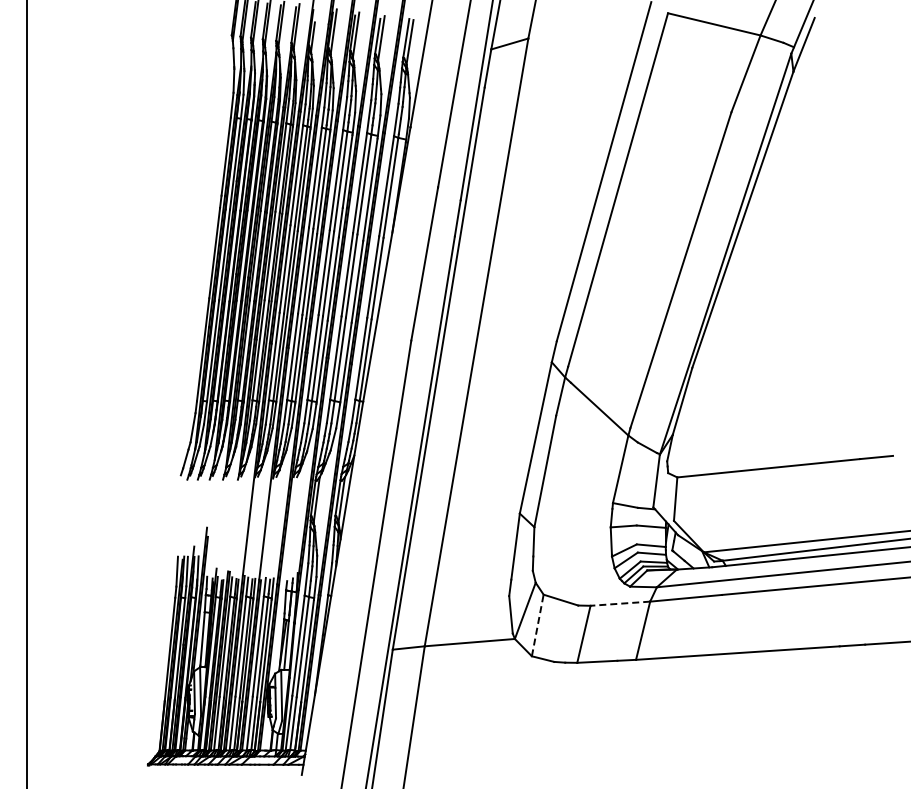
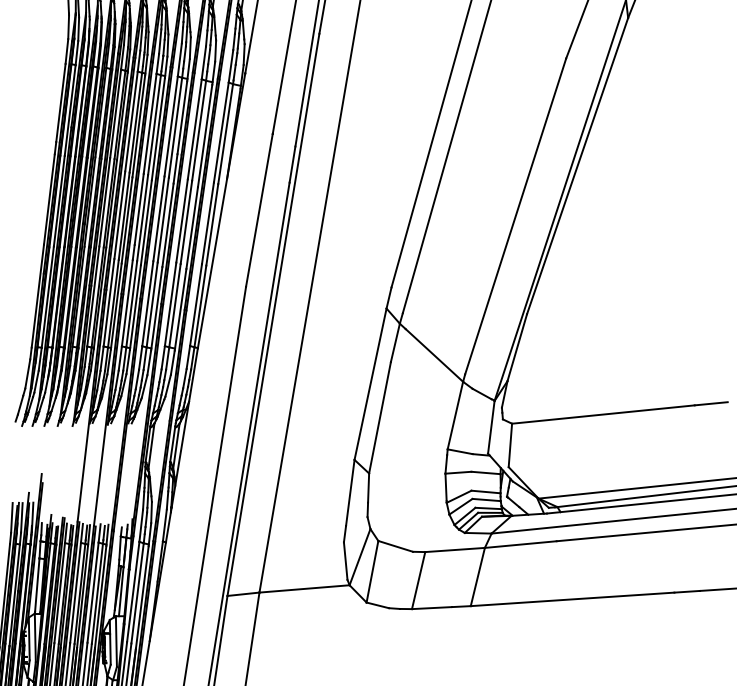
line: (620, 603) -> (455, 549), dashed -> solid
line: (537, 625) -> (372, 571), dashed -> solid

